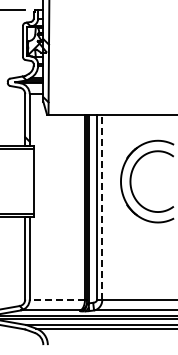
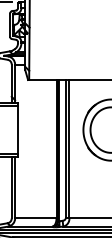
line: (102, 206) -> (69, 148), dashed -> solid
line: (57, 299) -> (35, 218), dashed -> solid

